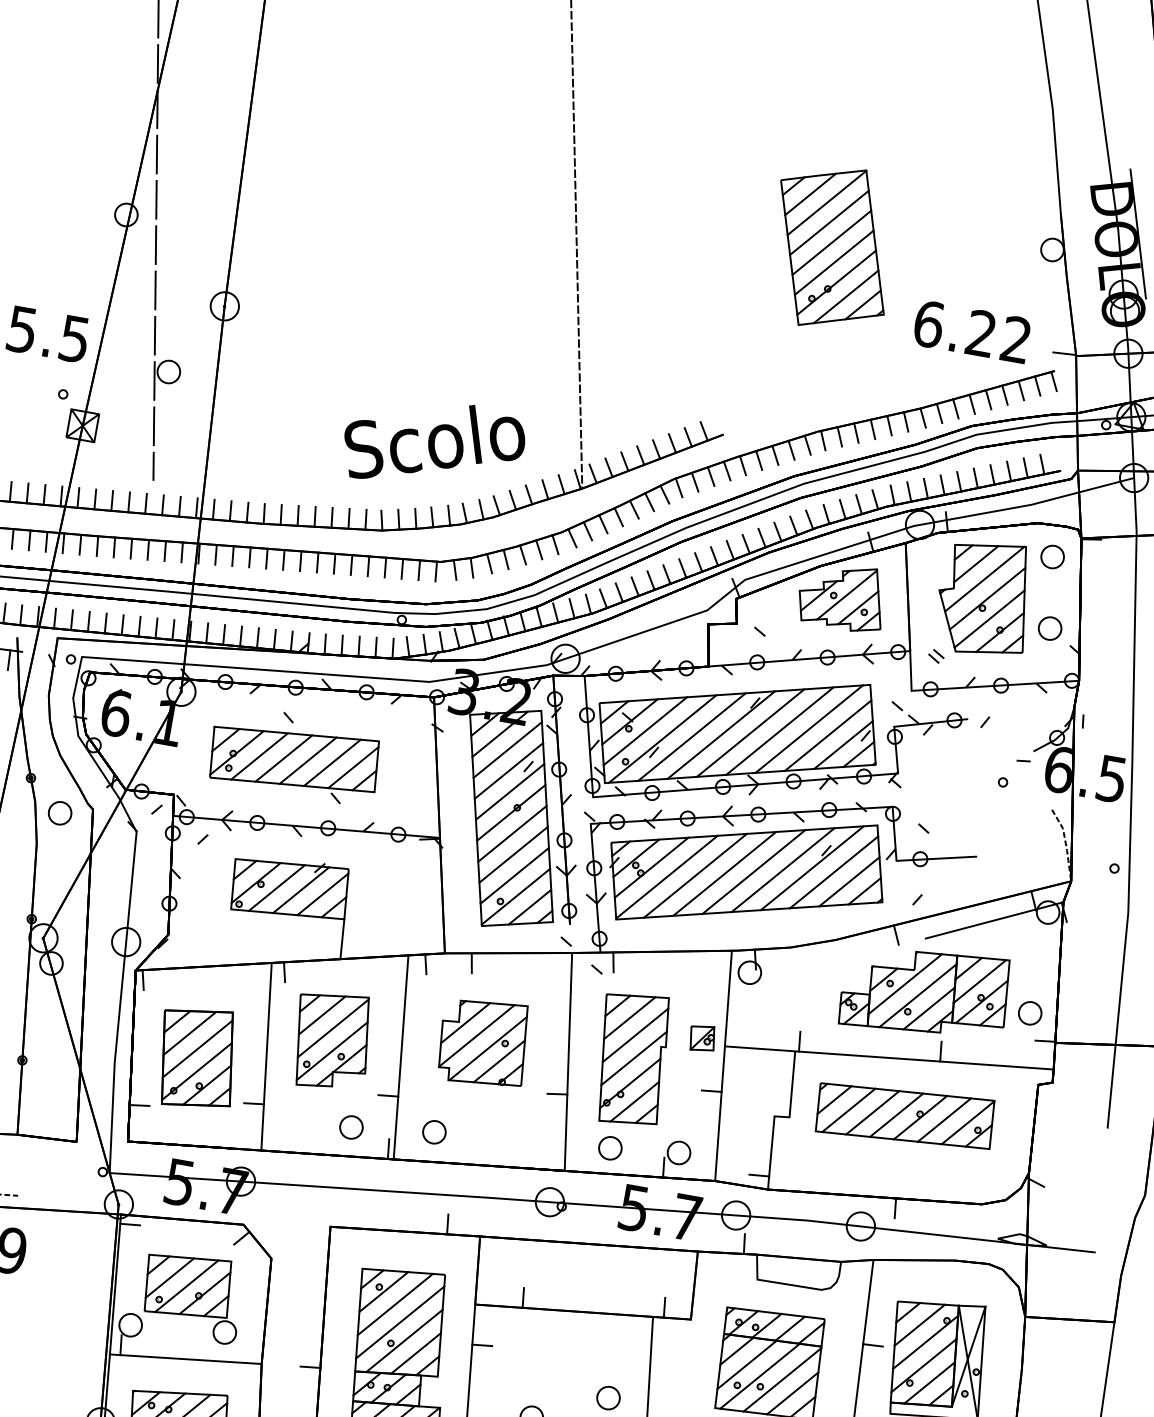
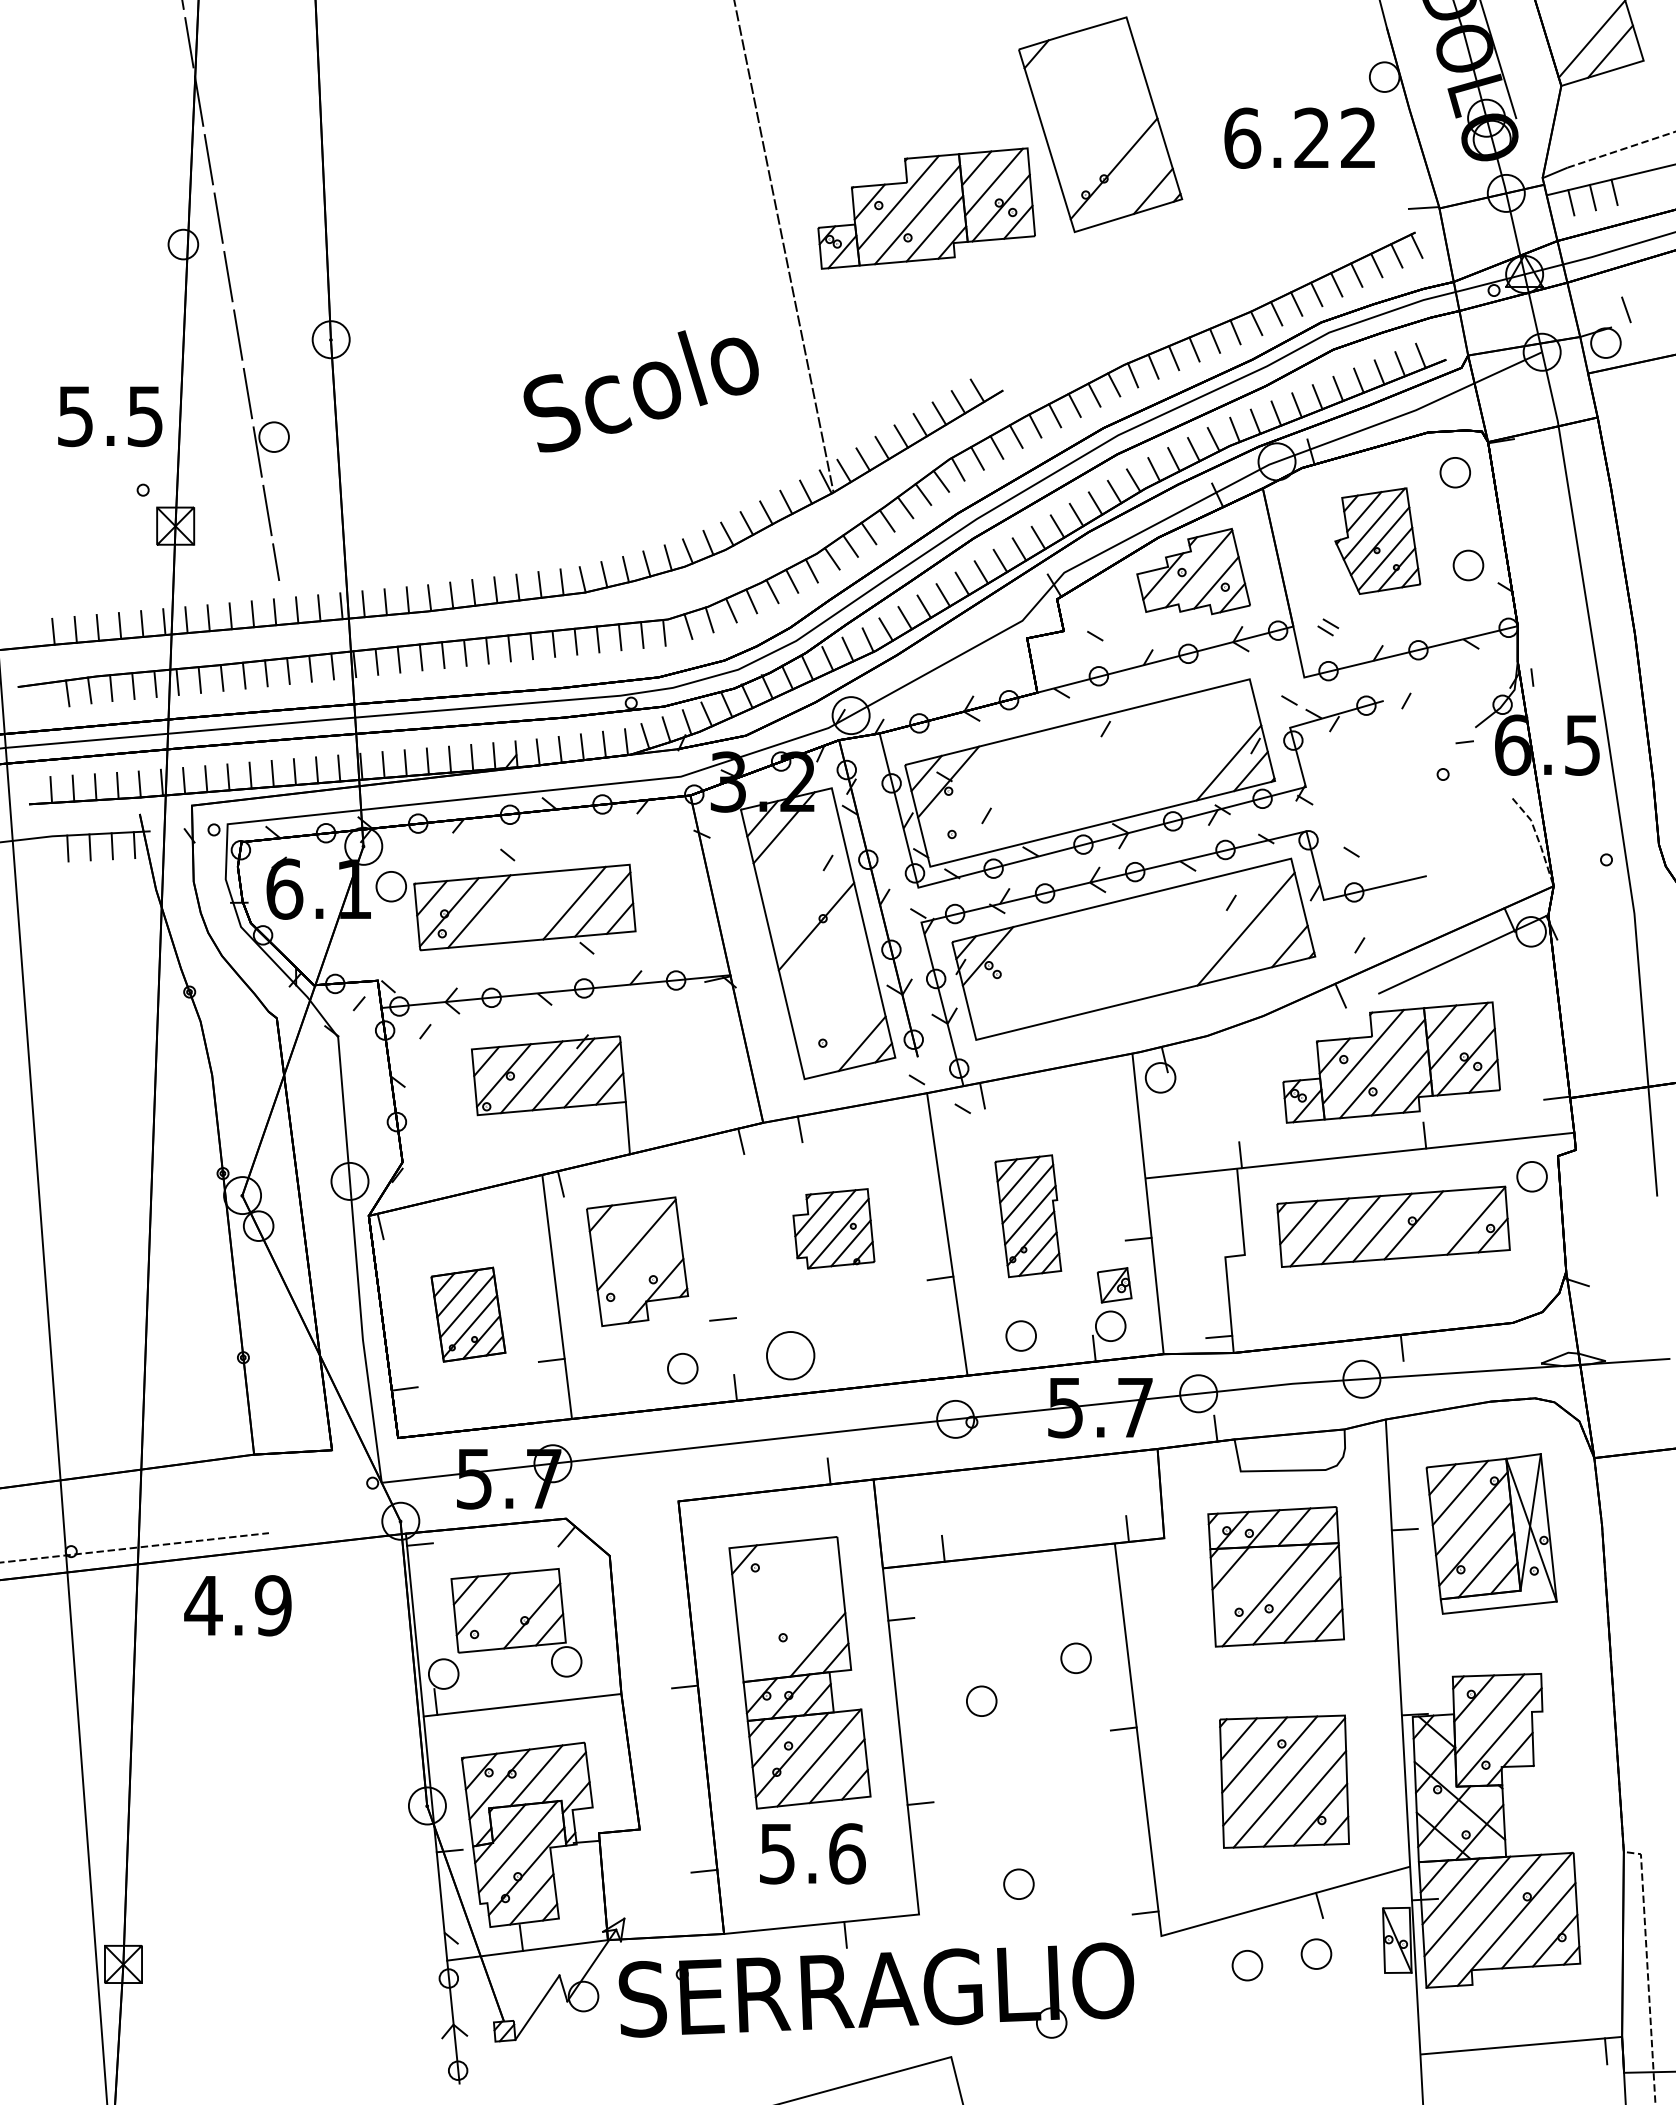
line: (810, 194) -> (1060, 60), removed
line: (827, 202) -> (1083, 67), removed
line: (829, 222) -> (1090, 93), removed
line: (831, 242) -> (1098, 118), removed
line: (834, 262) -> (1106, 143), removed
part: (690, 287) -> (926, 208), added
line: (846, 296) -> (1129, 184), removed
text: (971, 331) -> (1299, 137), moved
text: (433, 444) -> (640, 391), moved
part: (985, 597) -> (1377, 540), size x0.7
line: (809, 729) -> (1181, 750), removed
line: (779, 730) -> (1143, 759), removed
line: (645, 731) -> (970, 790), removed
line: (750, 732) -> (1106, 768), removed
line: (721, 734) -> (1069, 777), removed
line: (827, 735) -> (1206, 754), removed
line: (691, 737) -> (1031, 787), removed
line: (662, 738) -> (994, 796), removed
line: (507, 750) -> (797, 846), removed
line: (283, 758) -> (510, 908), removed
line: (307, 760) -> (542, 905), removed
line: (508, 770) -> (803, 872), removed
line: (509, 791) -> (809, 899), removed
part: (59, 813) -> (390, 886), moved
line: (512, 833) -> (822, 953), removed
line: (513, 854) -> (828, 979), removed
line: (651, 867) -> (1009, 964), removed
line: (811, 867) -> (1216, 928), removed
line: (782, 869) -> (1179, 937), removed
line: (753, 871) -> (1142, 946), removed
line: (724, 874) -> (1105, 956), removed
line: (514, 875) -> (835, 1006), removed
line: (694, 875) -> (1067, 965), removed
line: (666, 876) -> (1031, 973), removed
line: (849, 881) -> (1267, 937), removed
line: (515, 896) -> (841, 1033), removed
part: (1029, 1013) -> (1531, 1176), moved
line: (322, 1015) -> (619, 1230), removed
part: (702, 1038) -> (1114, 1285), moved
part: (483, 1042) -> (833, 1228), size x0.7
line: (332, 1051) -> (640, 1274), removed
line: (401, 1057) -> (730, 1266), removed
part: (197, 1058) -> (468, 1314), size x0.7
part: (631, 1059) -> (1028, 1216), size x0.7
line: (943, 1120) -> (1444, 1223), removed
part: (434, 1132) -> (790, 1355), size x1.6
line: (186, 1285) -> (506, 1610), removed
line: (384, 1291) -> (762, 1572), removed
line: (395, 1304) -> (779, 1586), removed
line: (399, 1322) -> (789, 1608), removed
line: (404, 1341) -> (800, 1631), removed
line: (746, 1364) -> (1246, 1583), removed

